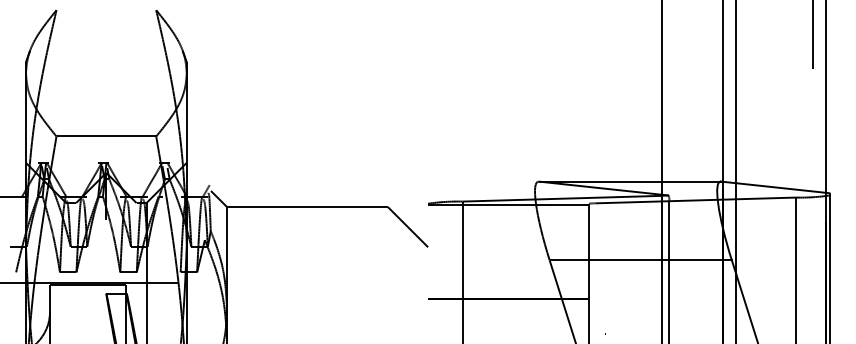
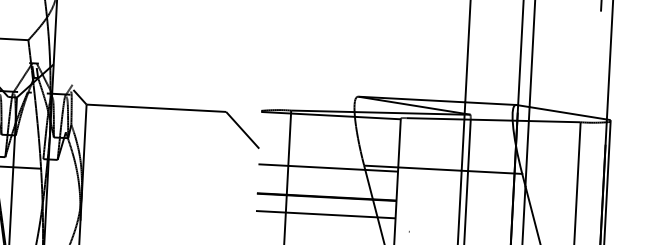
line: (508, 265) -> (328, 168), added
line: (508, 319) -> (325, 214), added

